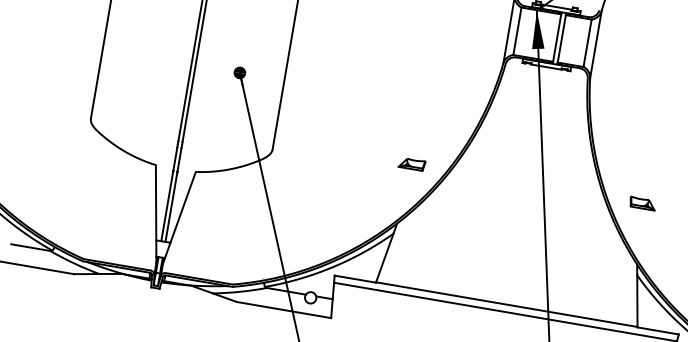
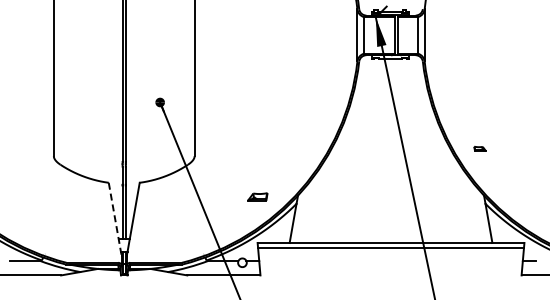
part: (412, 163) -> (257, 196), moved
part: (641, 202) -> (479, 148), size x0.6
line: (156, 215) -> (115, 220), solid -> dashed

